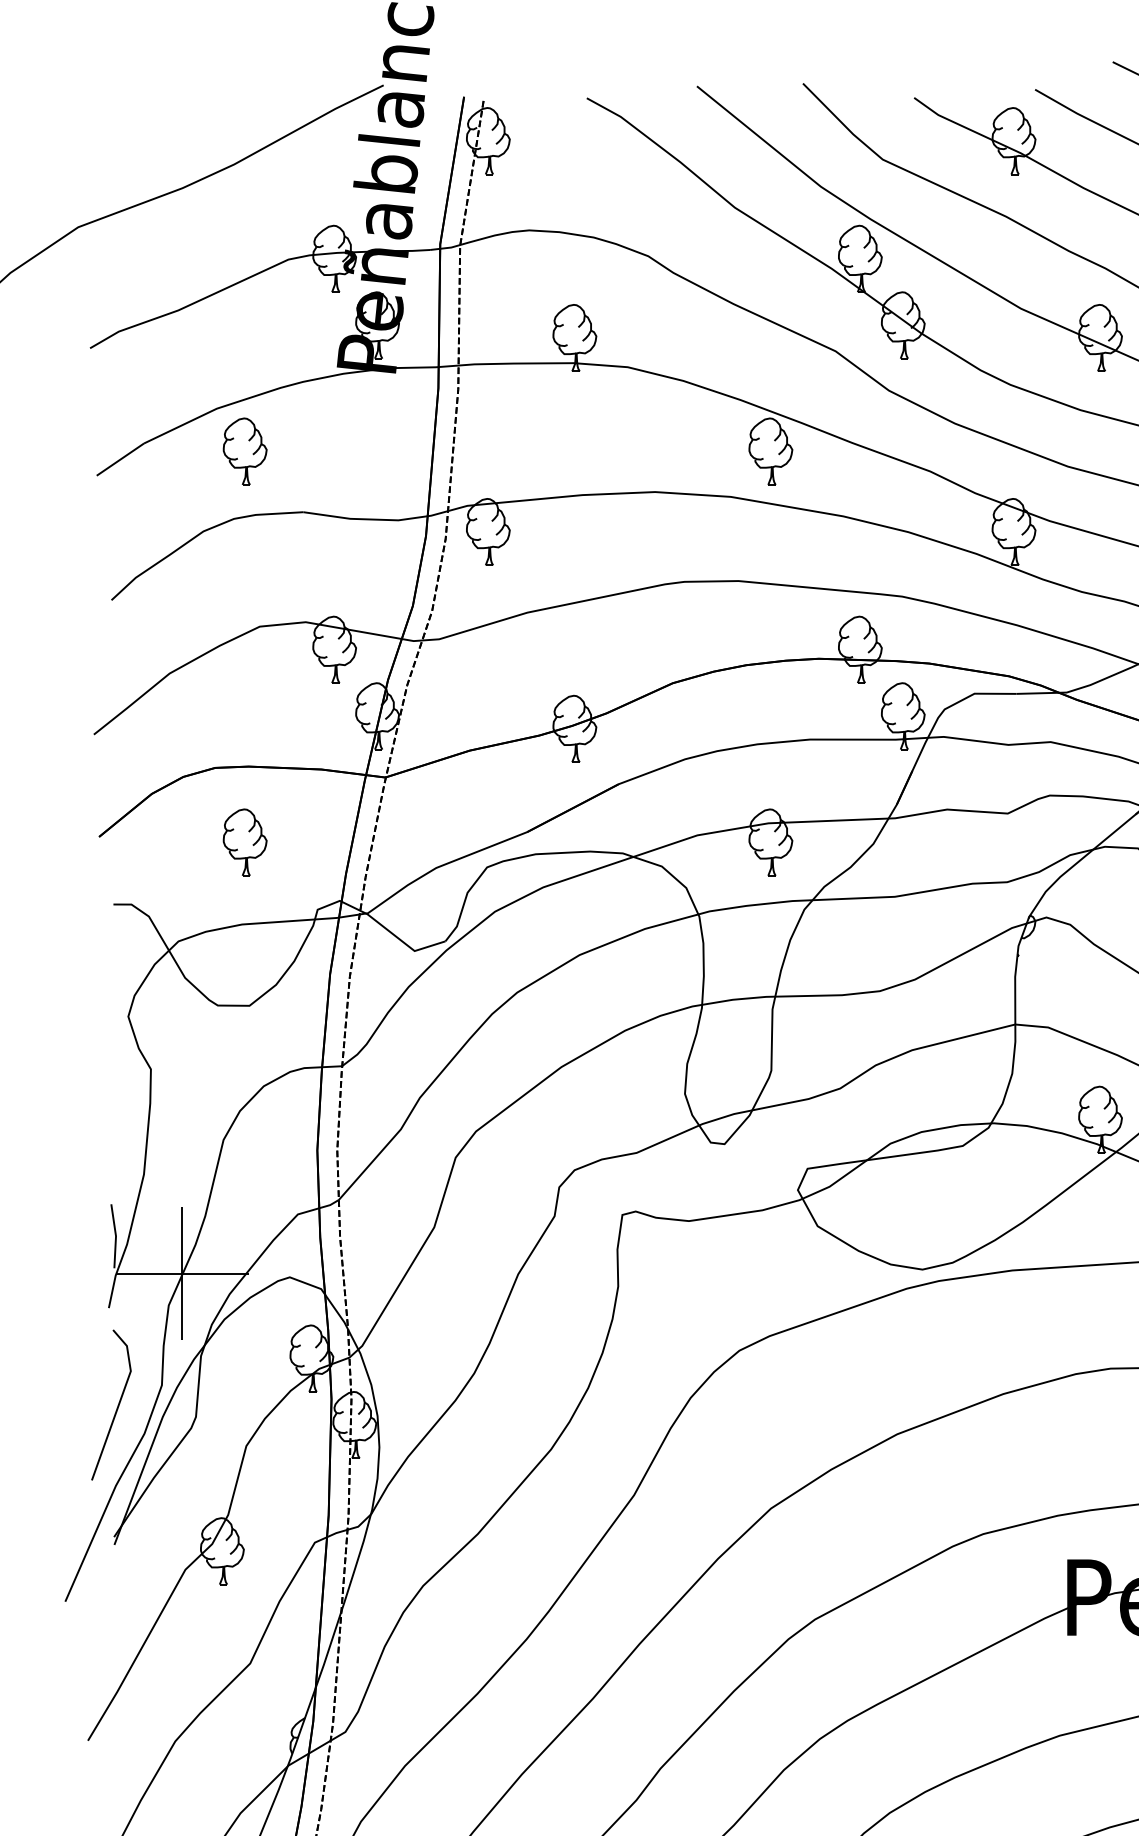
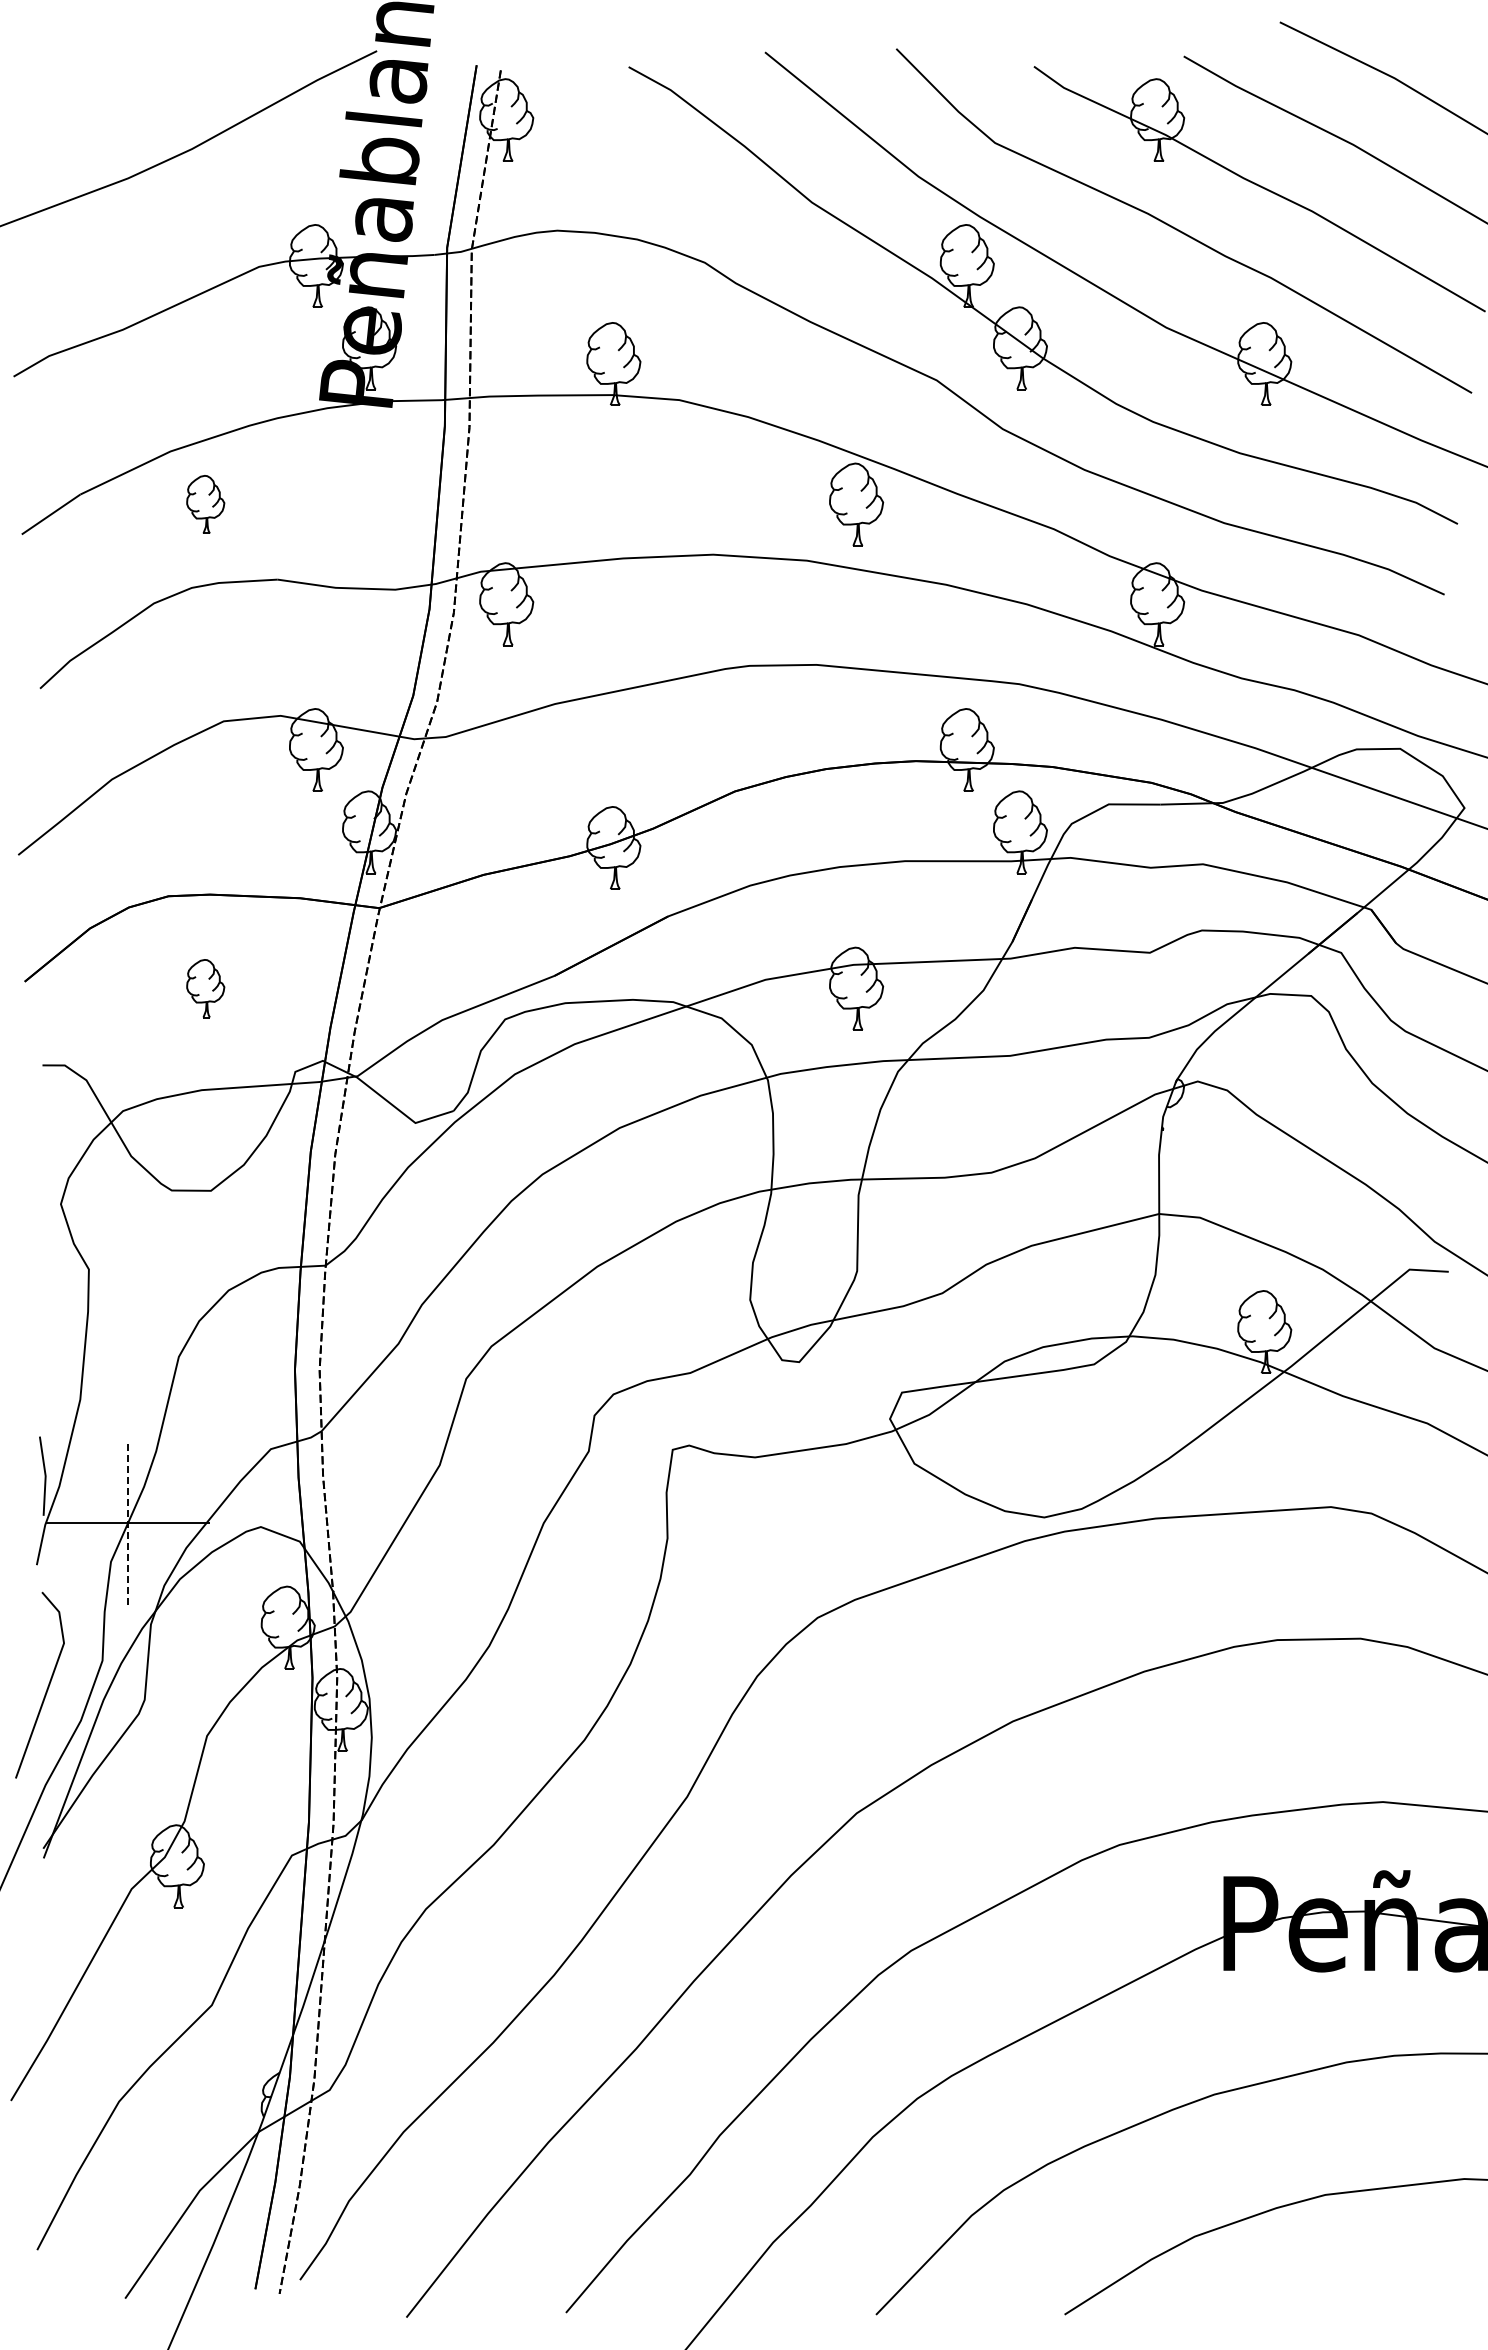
part: (245, 451) -> (205, 504), size x0.7
part: (245, 842) -> (205, 988), size x0.7
line: (182, 1273) -> (127, 1522), solid -> dashed

